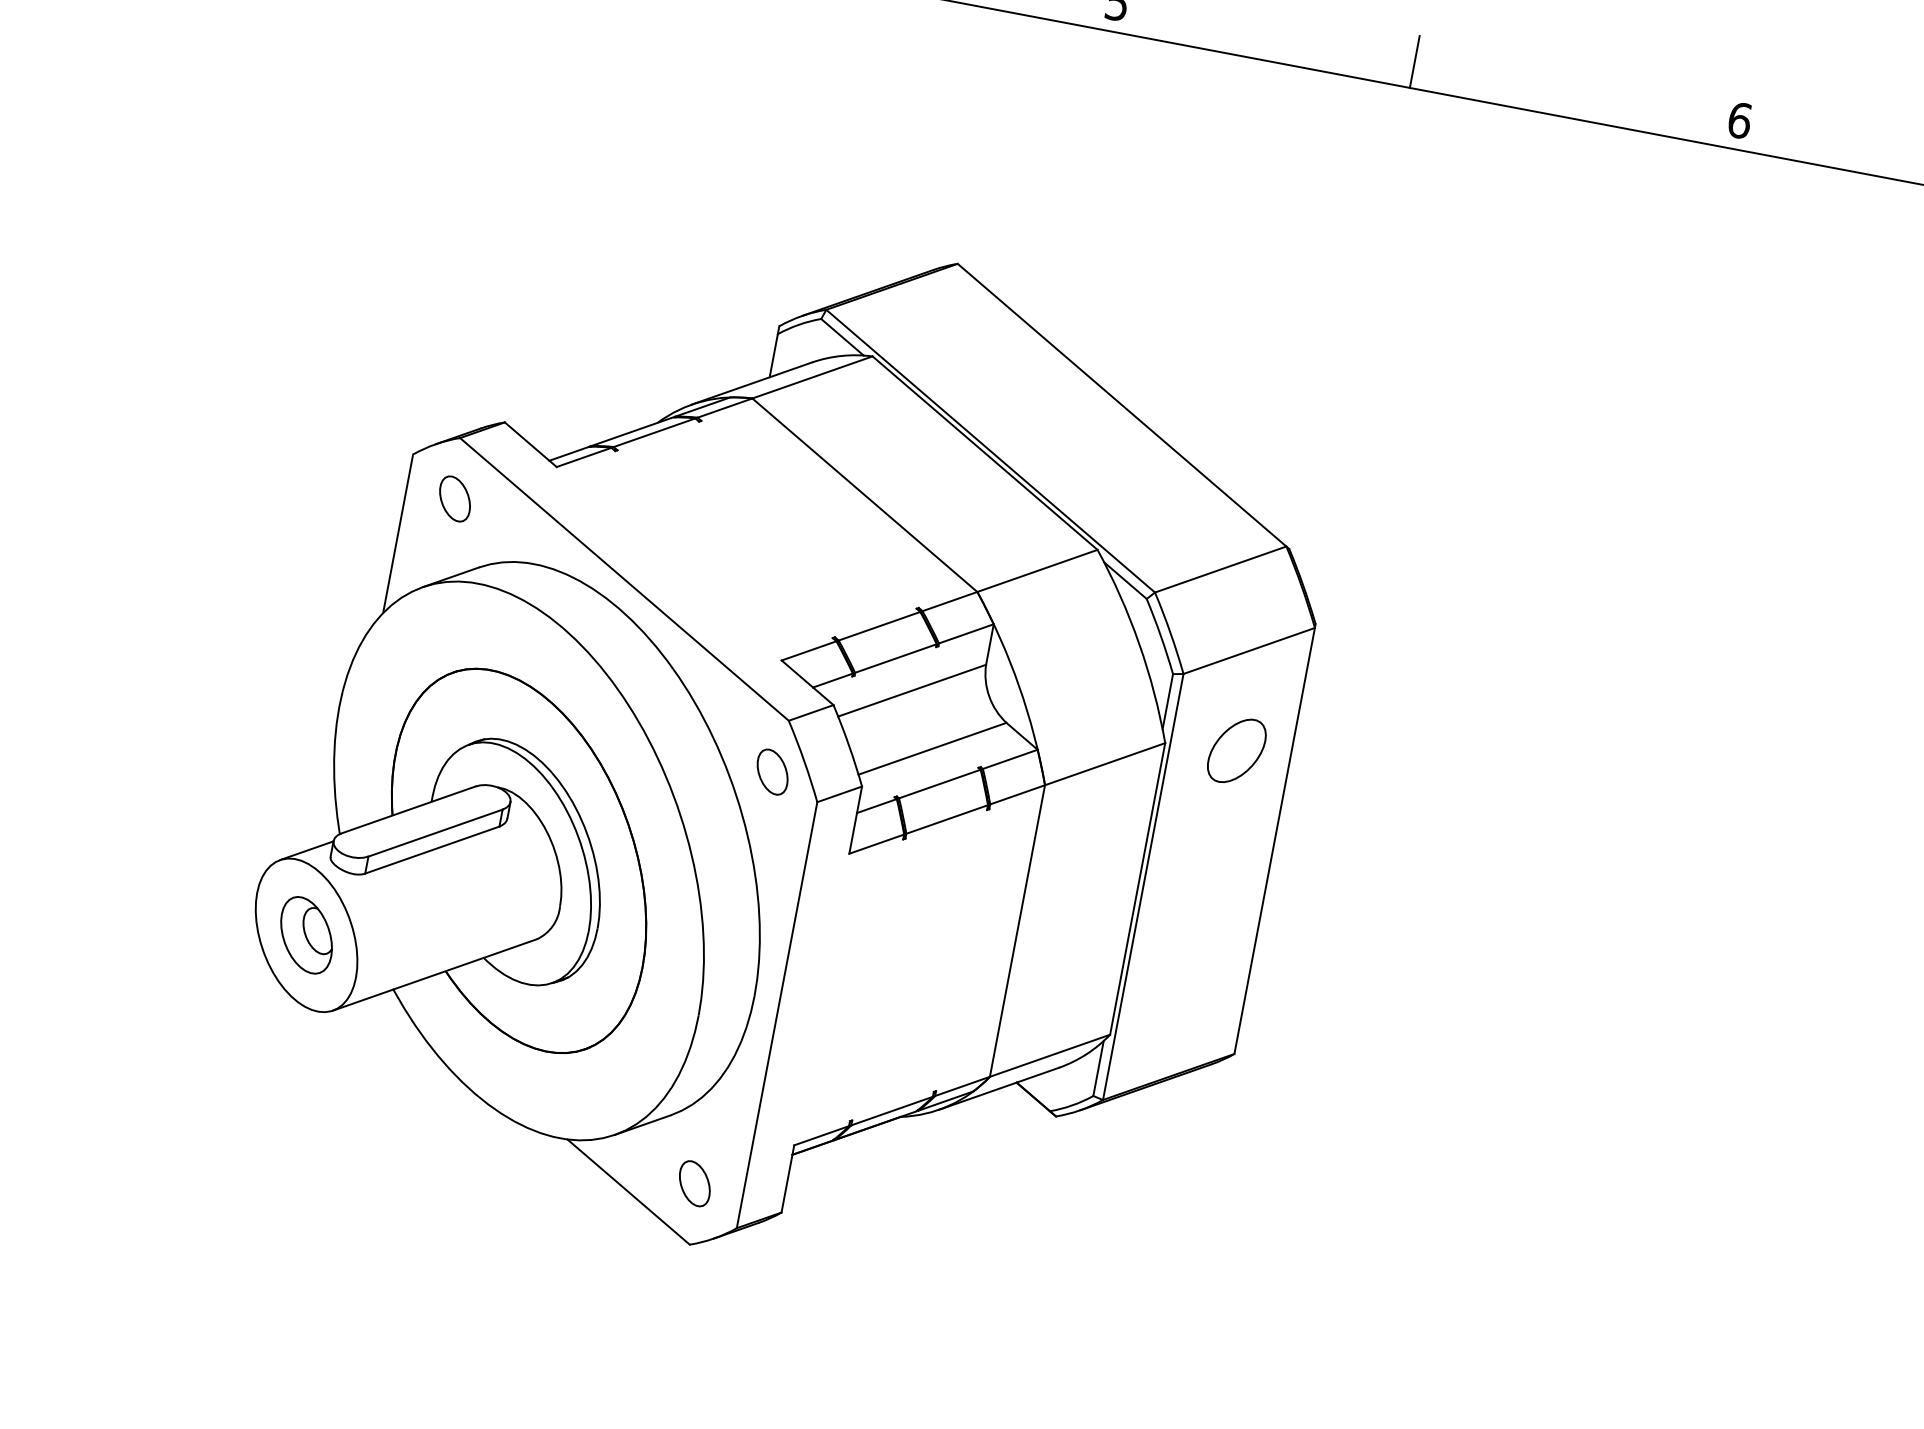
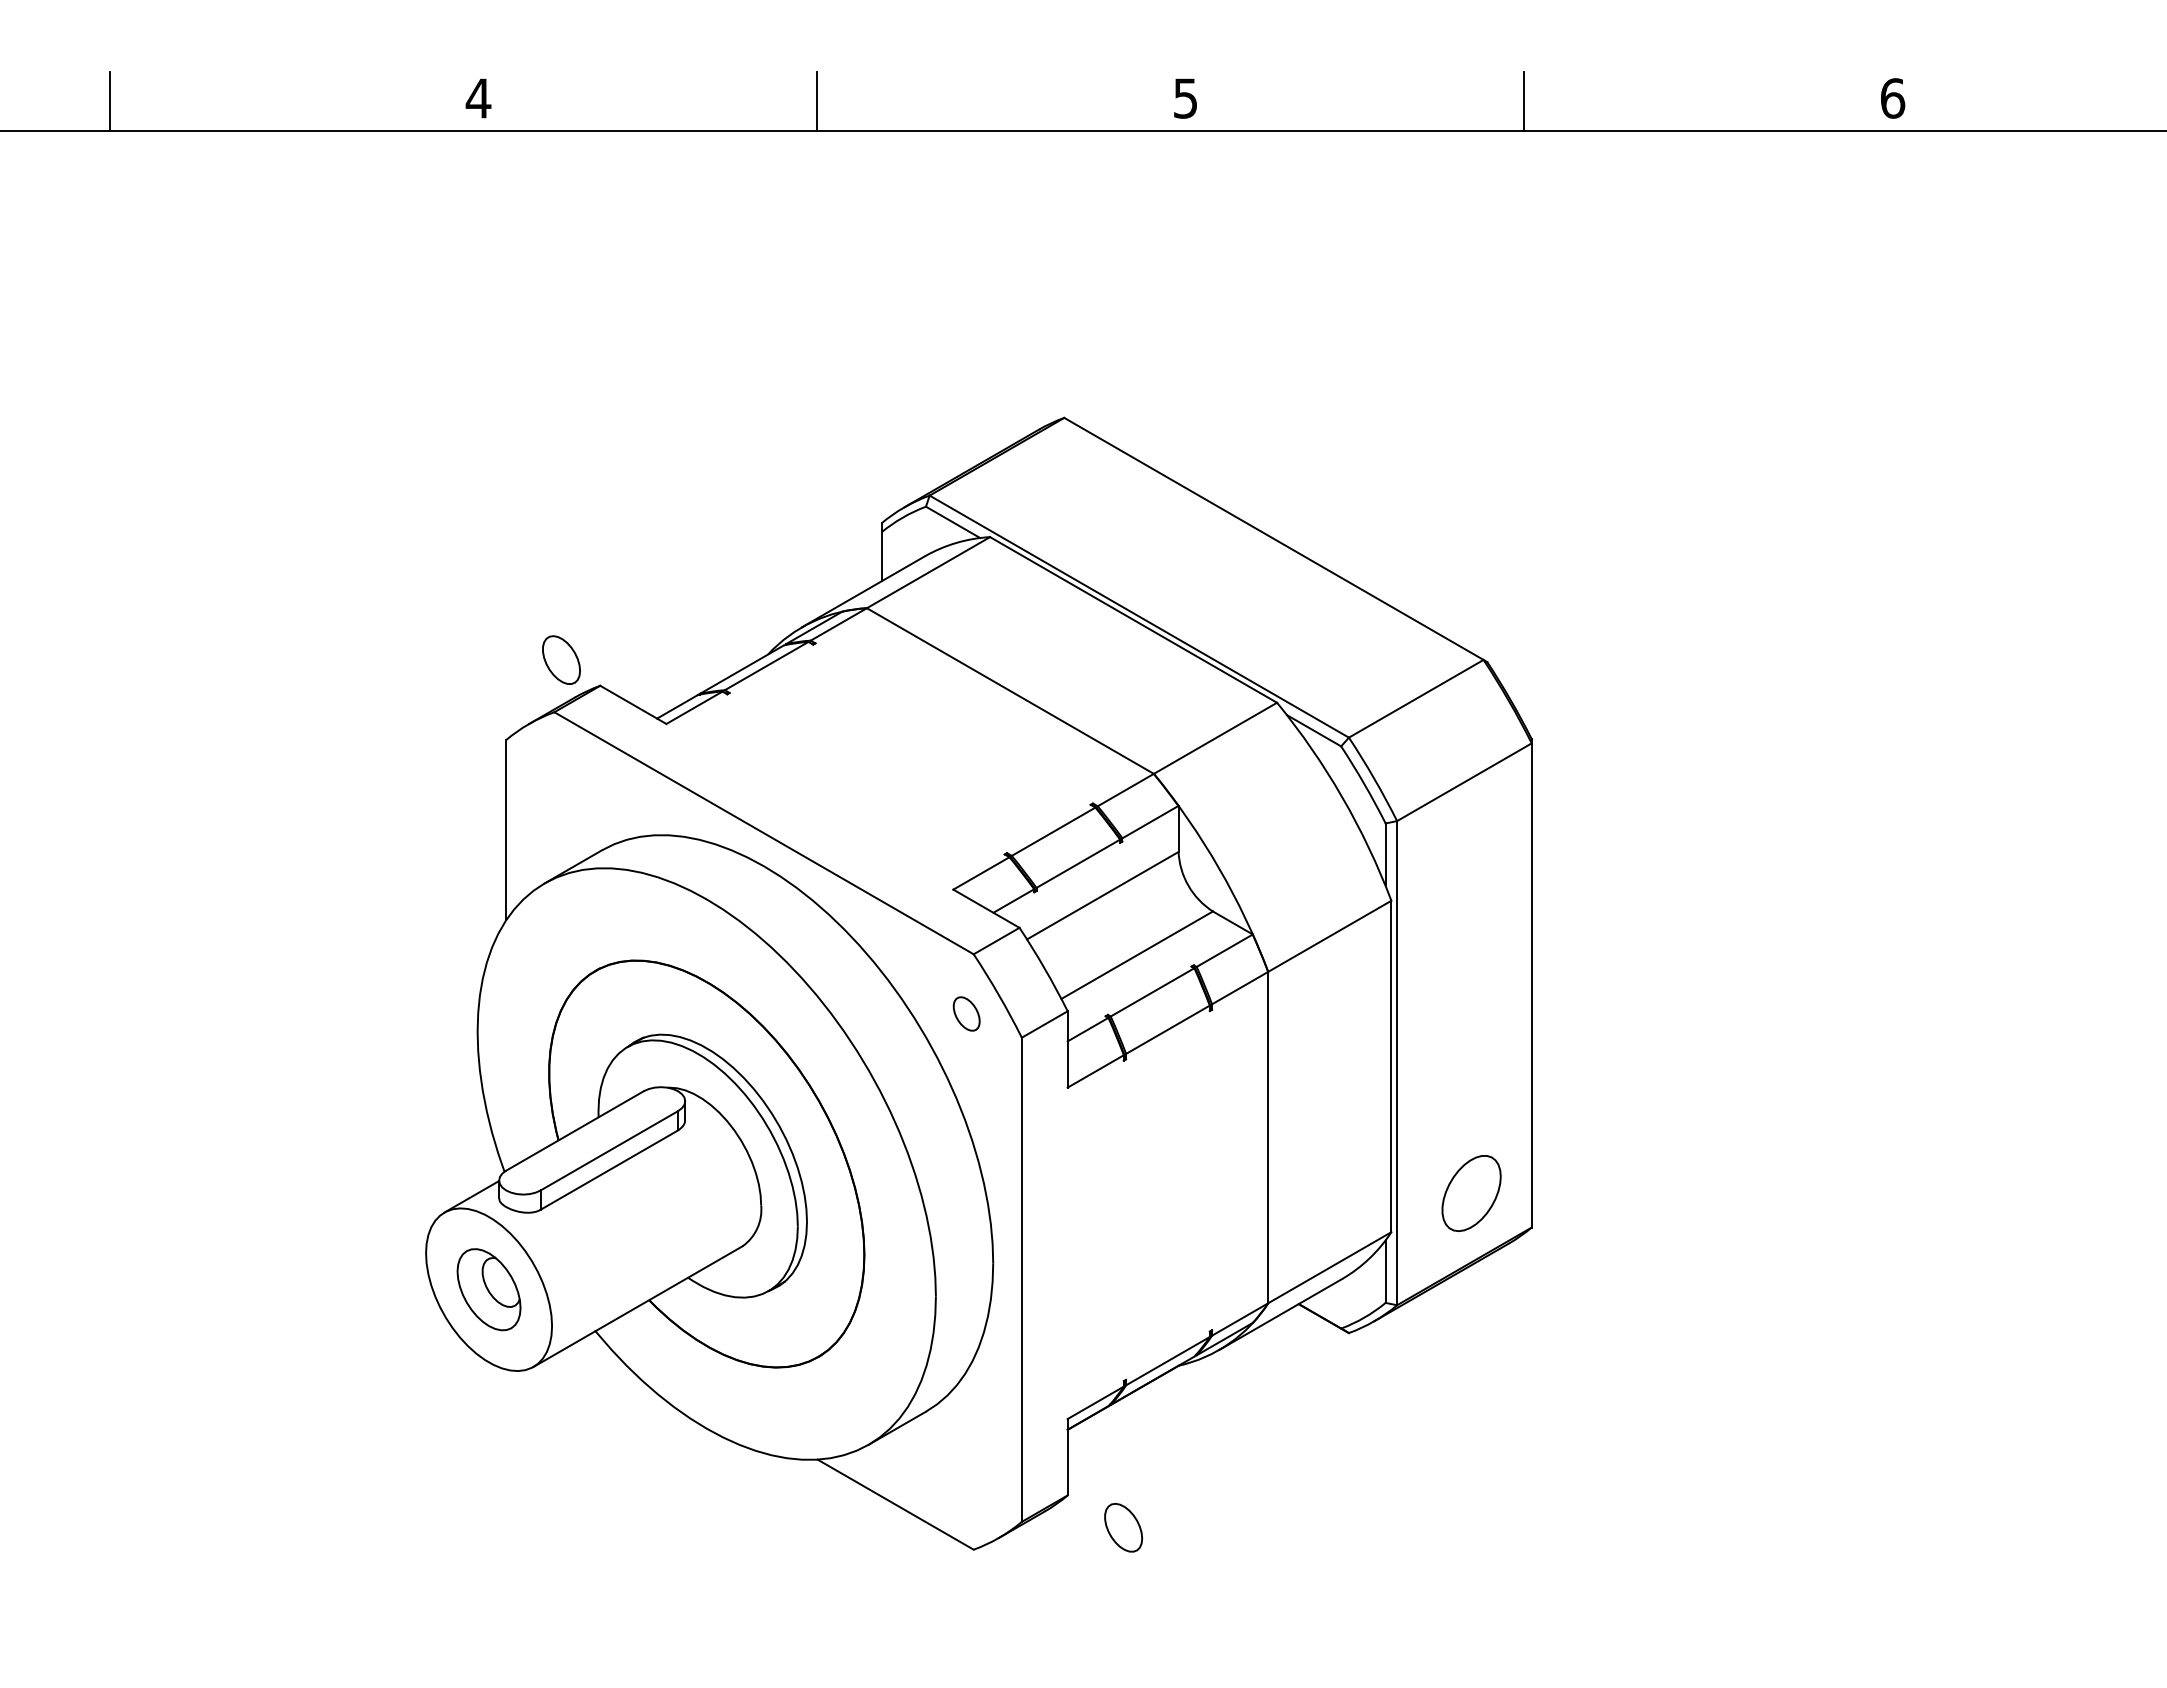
part: (455, 498) -> (561, 659), moved
part: (1236, 750) -> (1471, 1193), moved
part: (772, 771) -> (966, 1013), size x0.7
part: (694, 1183) -> (1123, 1527), moved

